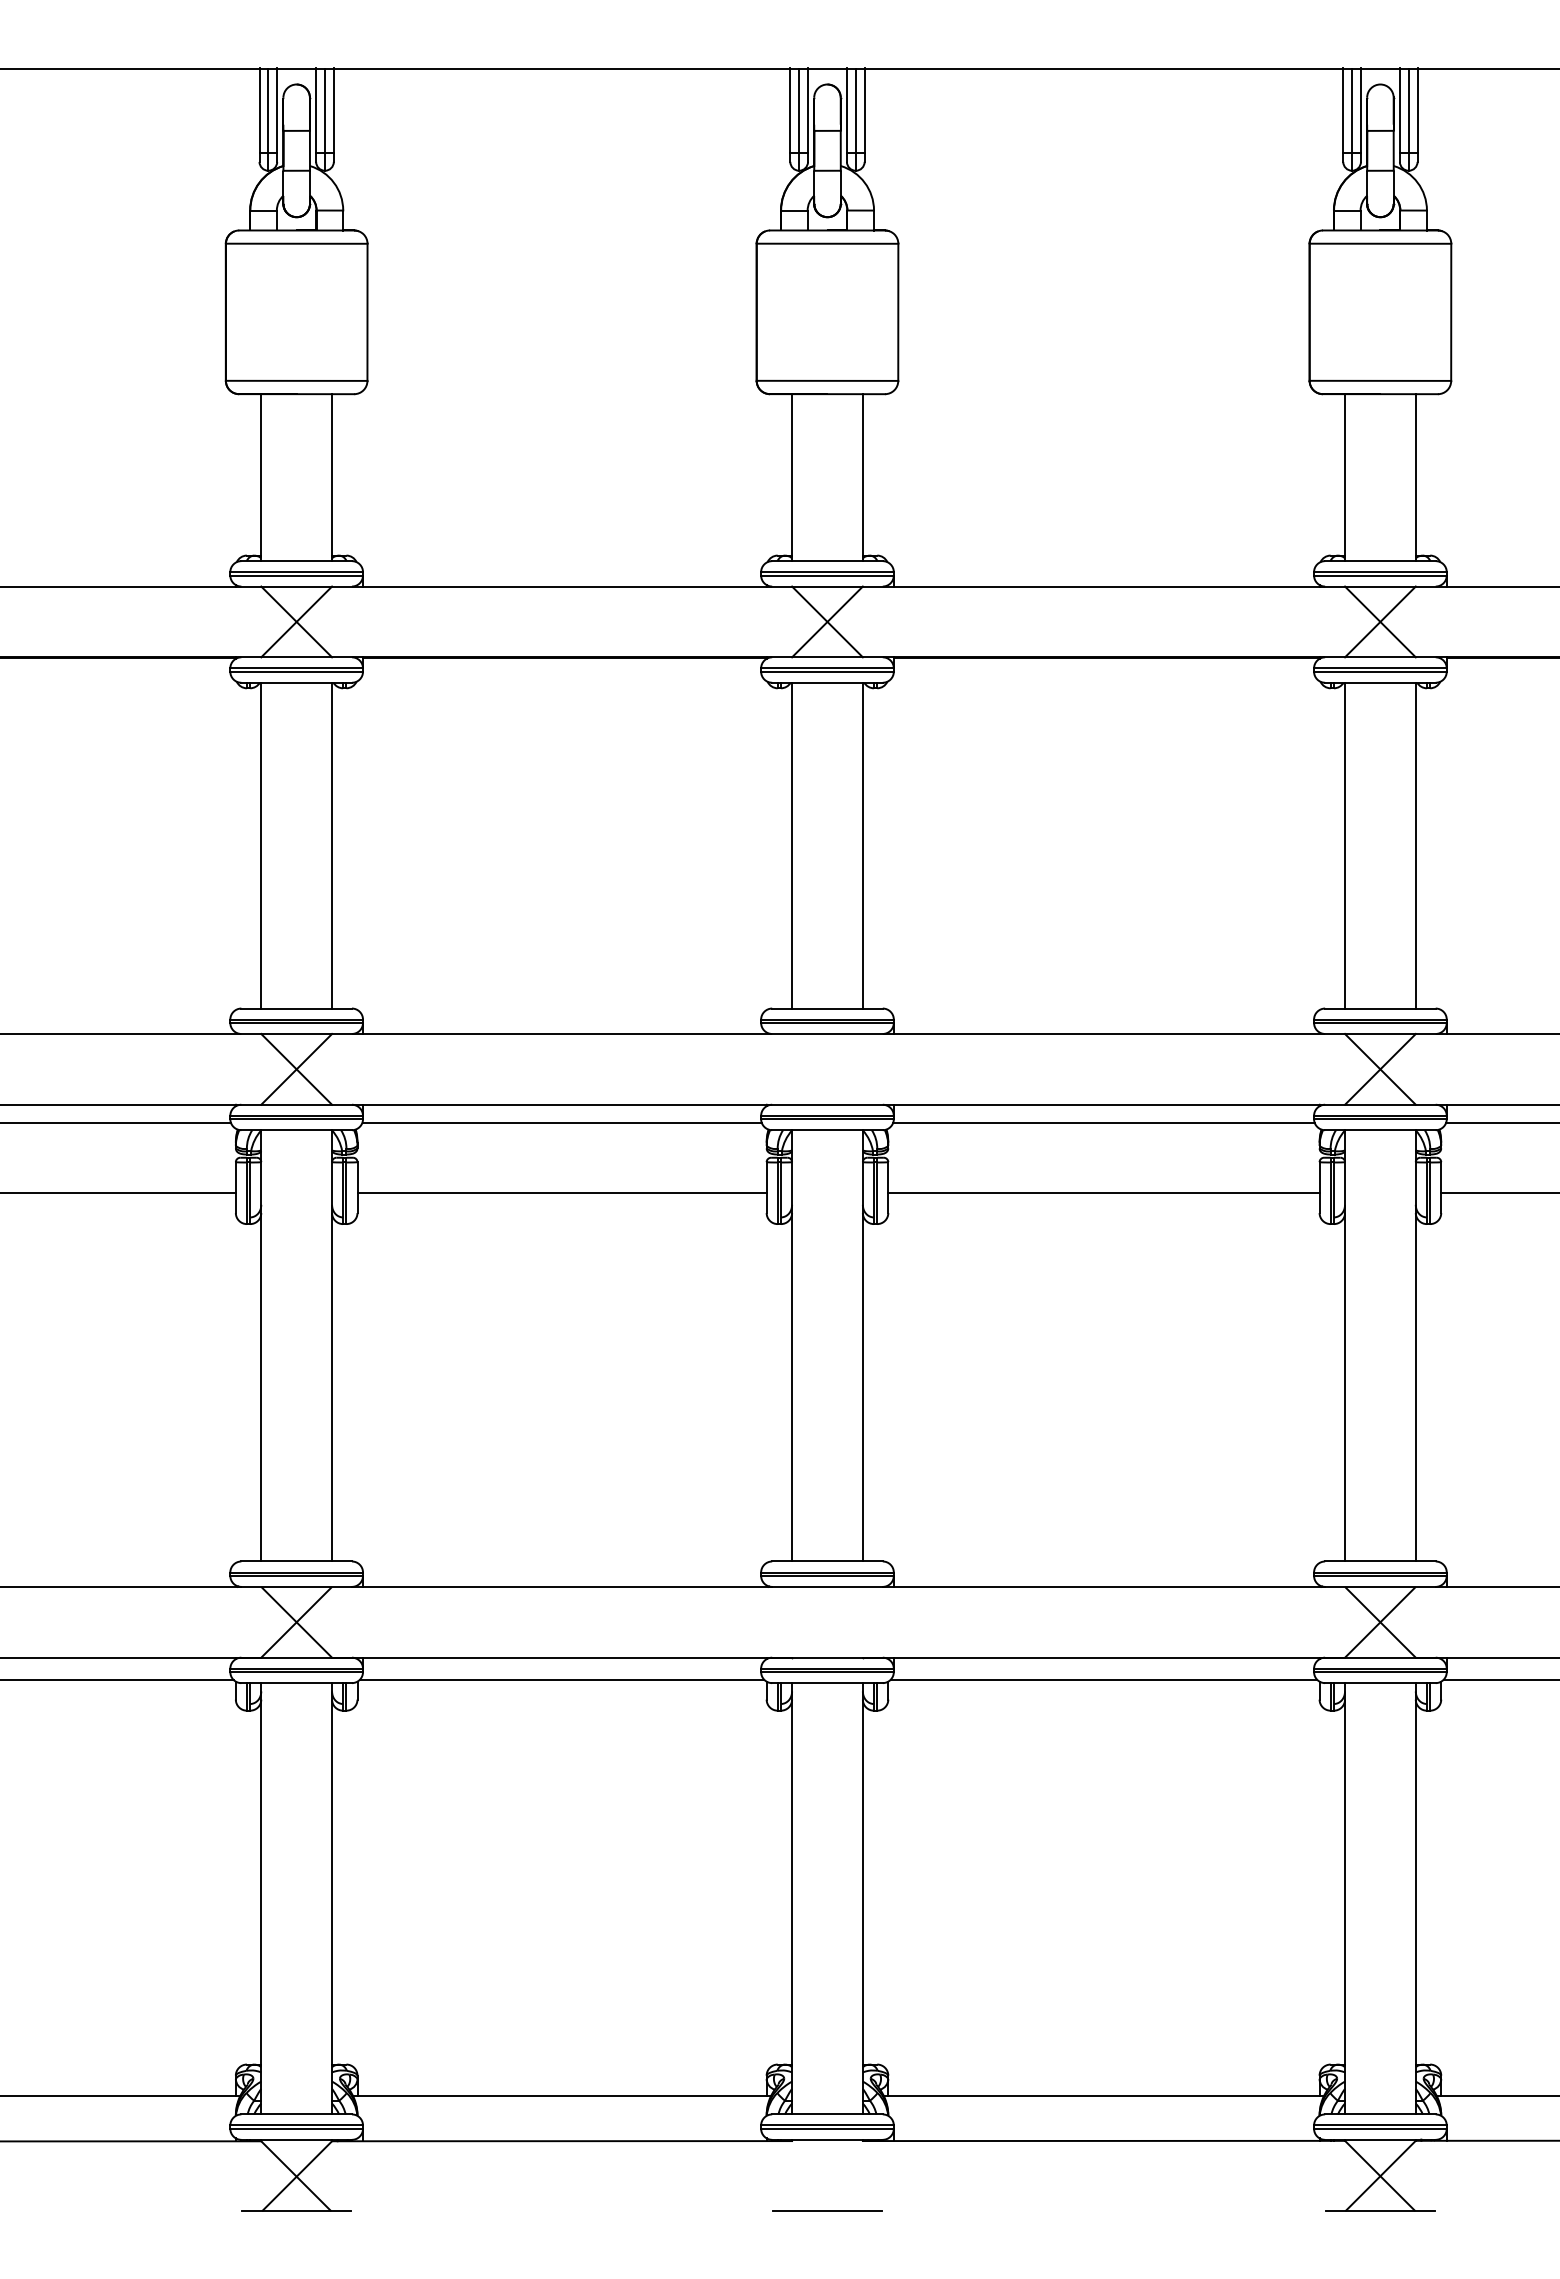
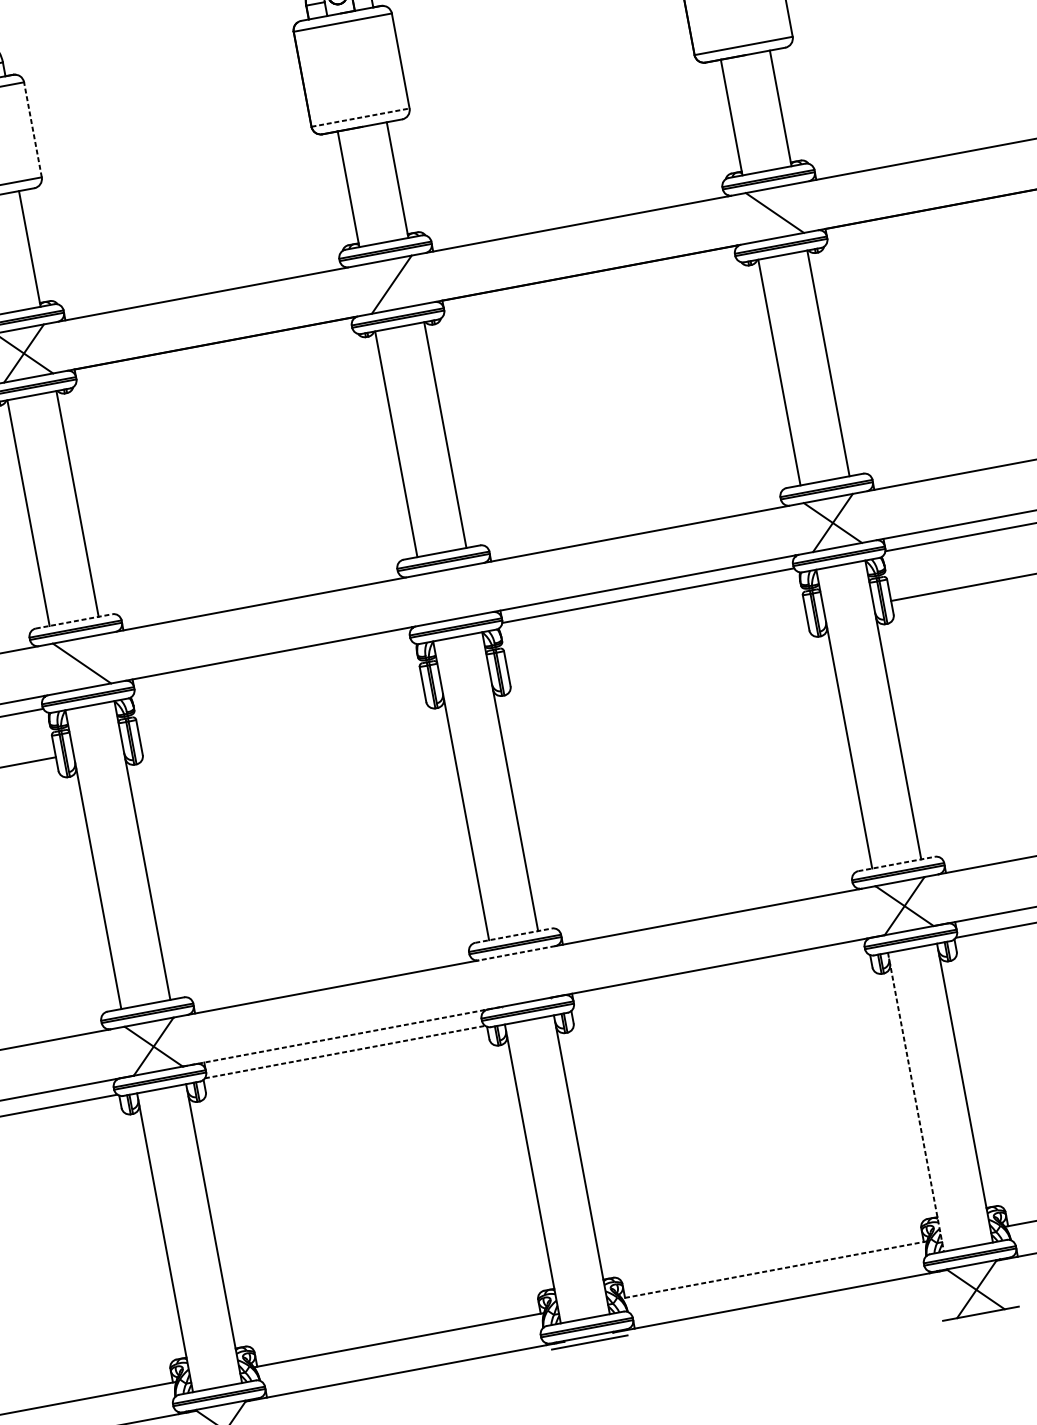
line: (367, 312) -> (32, 129), solid -> dashed
line: (827, 380) -> (360, 117), solid -> dashed
line: (827, 621) -> (391, 284), removed
line: (1380, 621) -> (774, 212), removed
line: (297, 1008) -> (74, 621), solid -> dashed
line: (296, 1068) -> (81, 662), removed
line: (561, 1122) -> (272, 666), removed
line: (561, 1193) -> (281, 715), removed
line: (1103, 1193) -> (657, 644), removed
line: (827, 1561) -> (513, 935), solid -> dashed
line: (1380, 1561) -> (896, 863), solid -> dashed
line: (826, 1586) -> (516, 953), solid -> dashed
line: (562, 1657) -> (342, 1036), solid -> dashed
line: (562, 1679) -> (345, 1051), solid -> dashed
line: (1103, 1679) -> (720, 981), removed
line: (1345, 1898) -> (916, 1102), solid -> dashed
line: (1103, 2095) -> (774, 1269), solid -> dashed
line: (827, 2210) -> (589, 1342), moved

